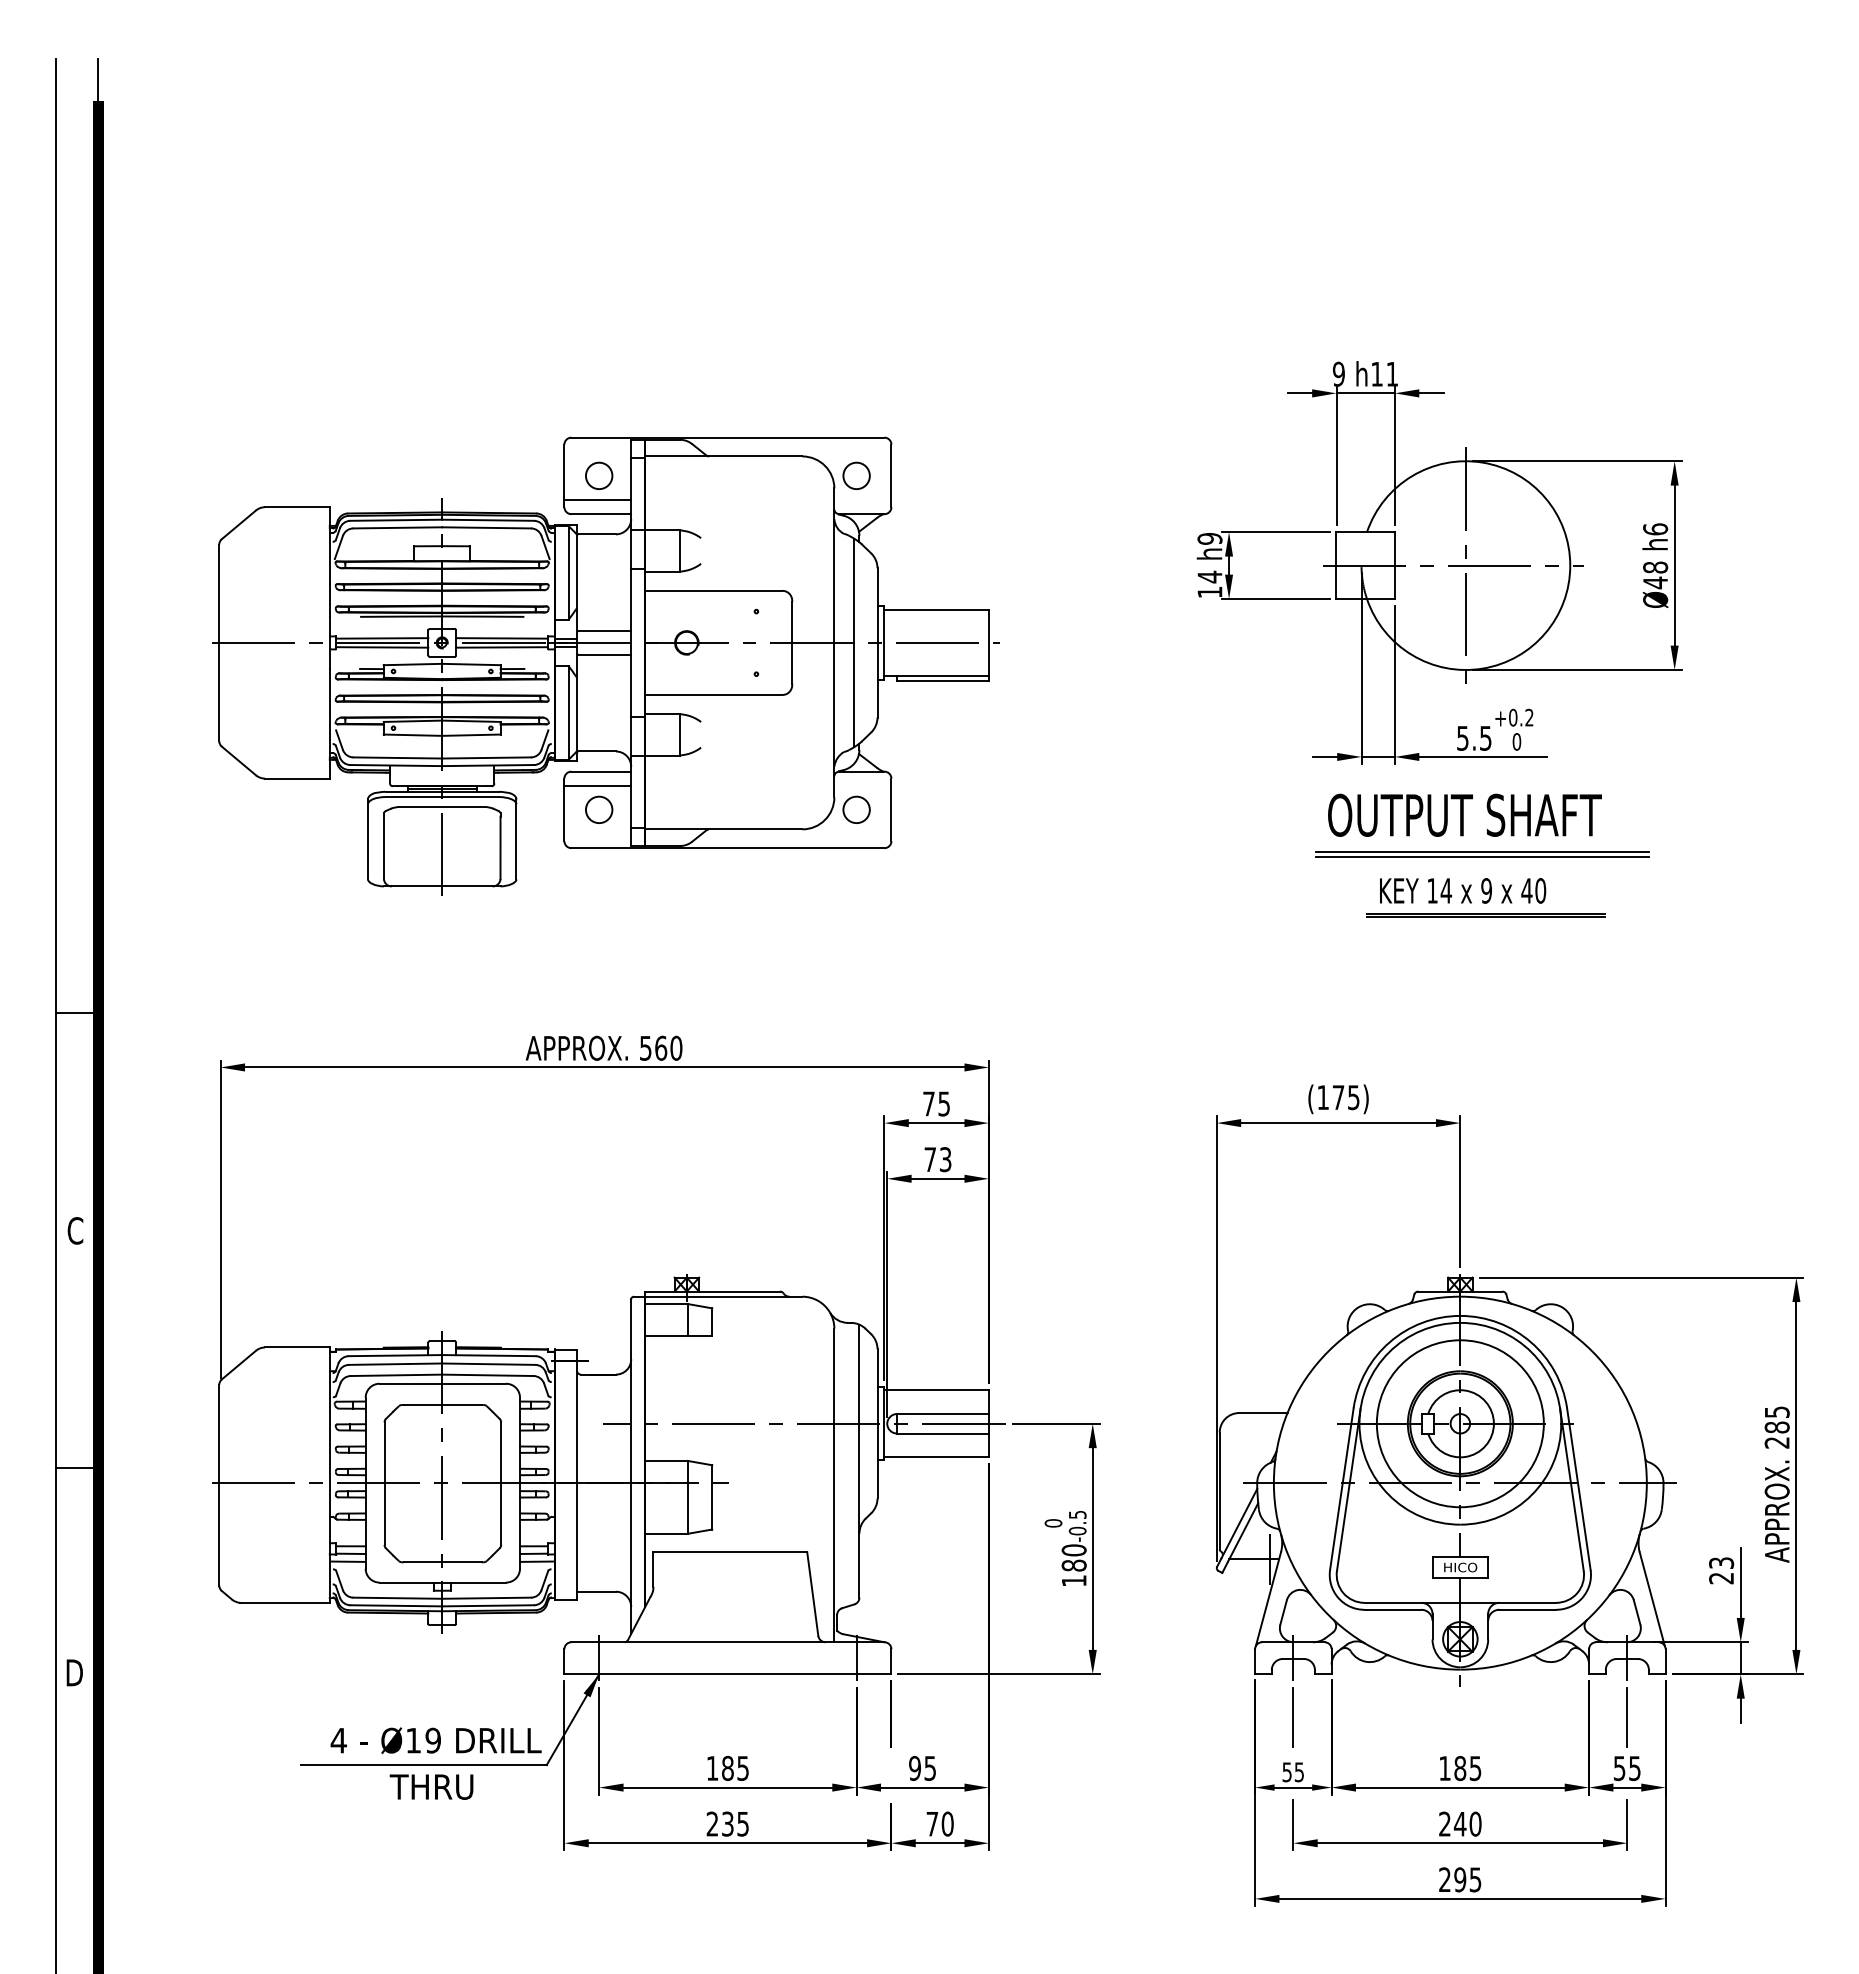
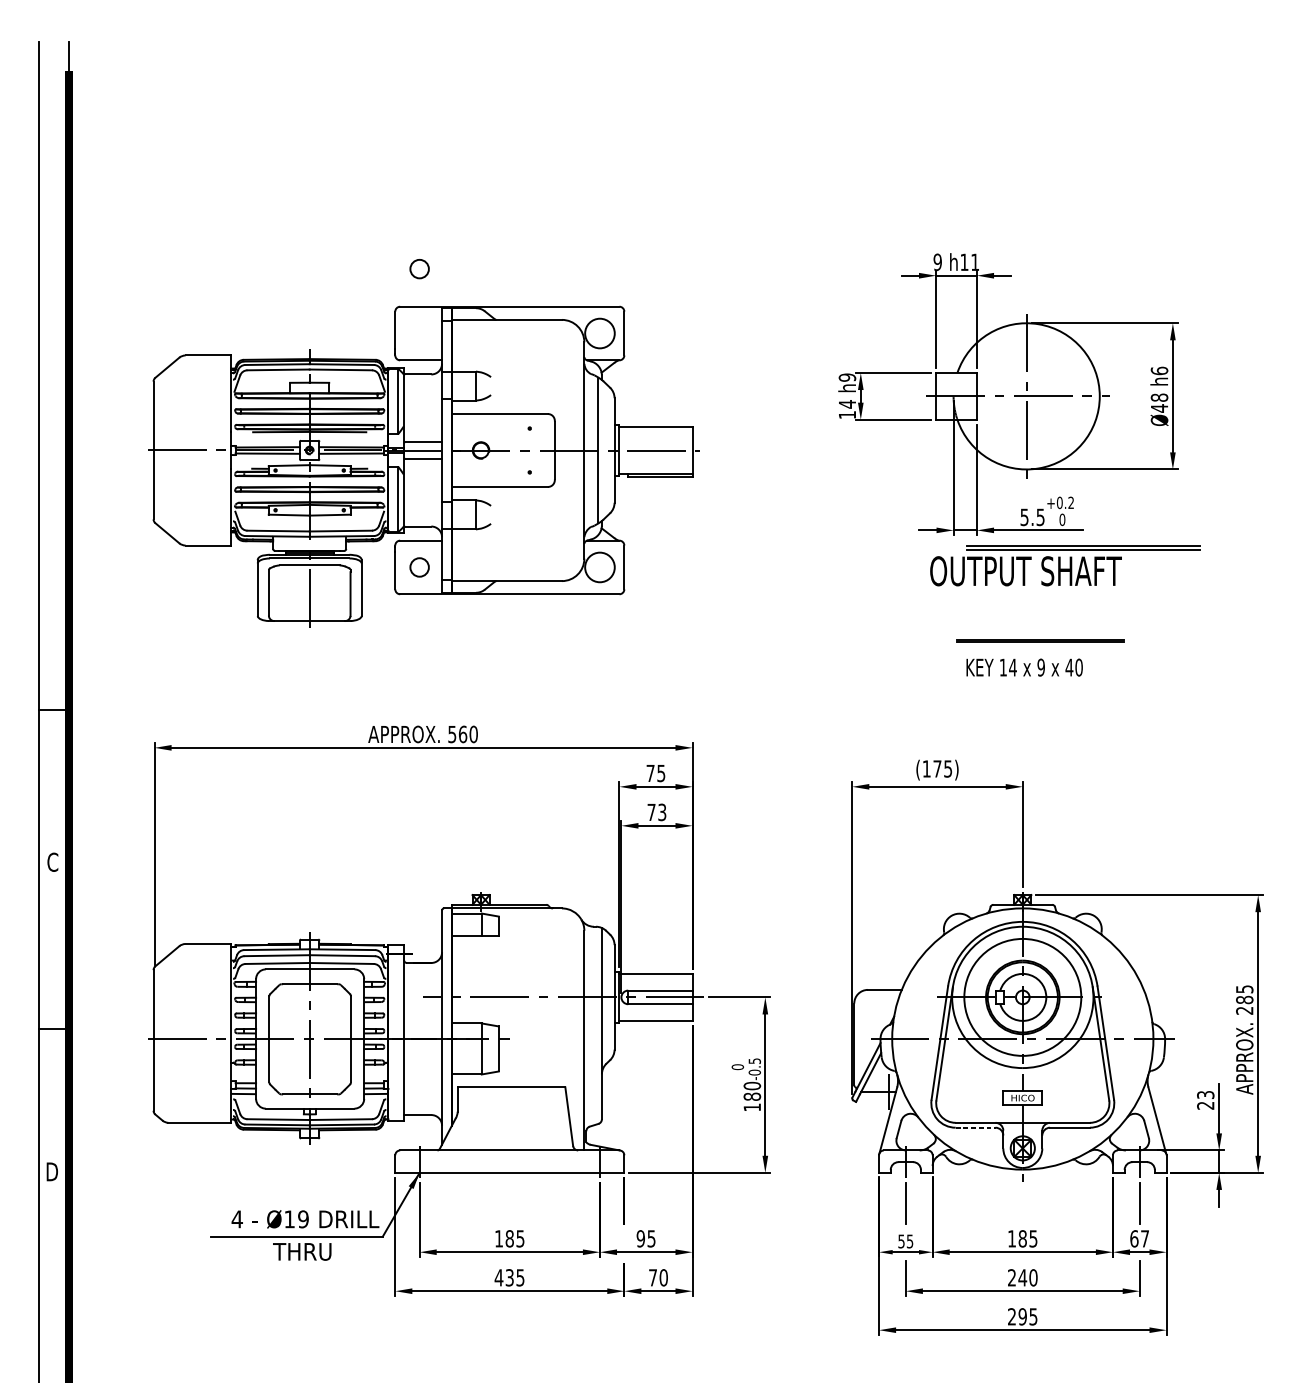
circle: (599, 475) -> (419, 268), moved
circle: (856, 475) -> (599, 333), size x1.6
line: (597, 500) -> (418, 350), removed
line: (597, 785) -> (418, 550), removed
circle: (856, 809) -> (599, 567), size x1.6
part: (1482, 854) -> (1083, 547), moved
text: (1463, 890) -> (1025, 667), moved
line: (1393, 1609) -> (975, 1127), solid -> dashed
text: (1626, 1768) -> (1139, 1238), 55 -> 67
text: (712, 1823) -> (499, 1277), 235 -> 435

